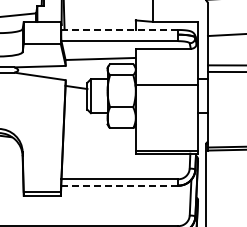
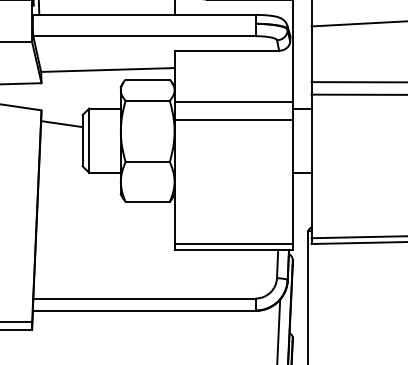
line: (120, 29) -> (145, 13), dashed -> solid
line: (166, 75) -> (232, 101), added
line: (119, 185) -> (143, 310), dashed -> solid

